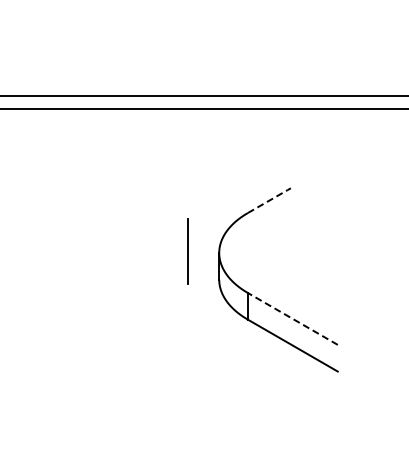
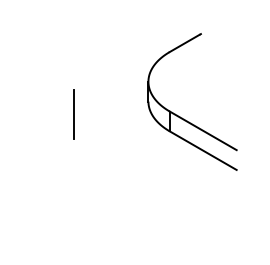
line: (267, 201) -> (184, 43), dashed -> solid
line: (187, 251) -> (73, 114), moved
line: (292, 318) -> (202, 130), dashed -> solid

